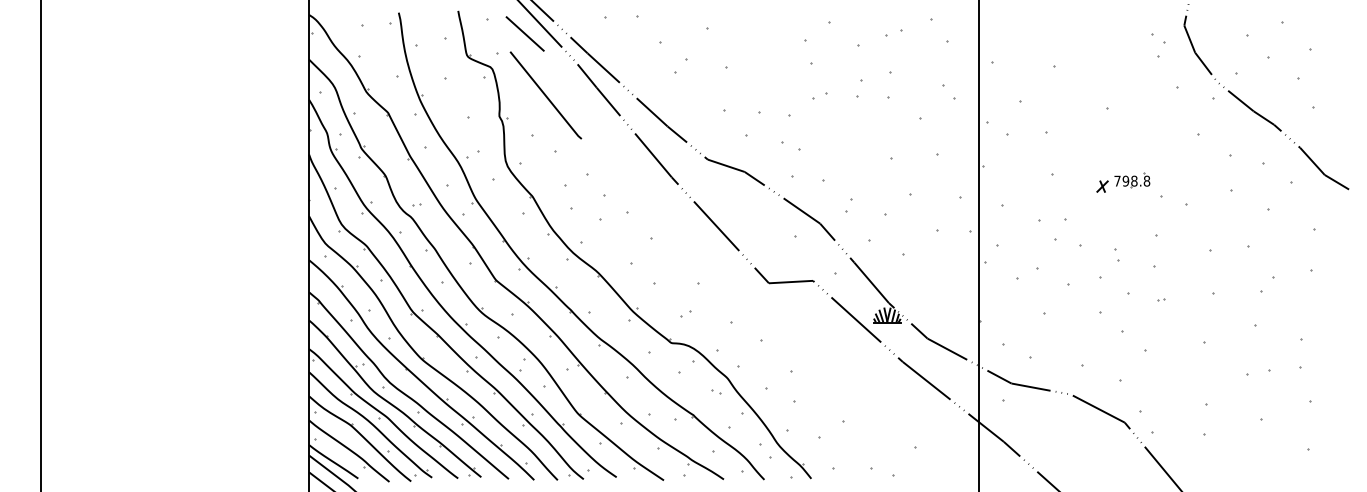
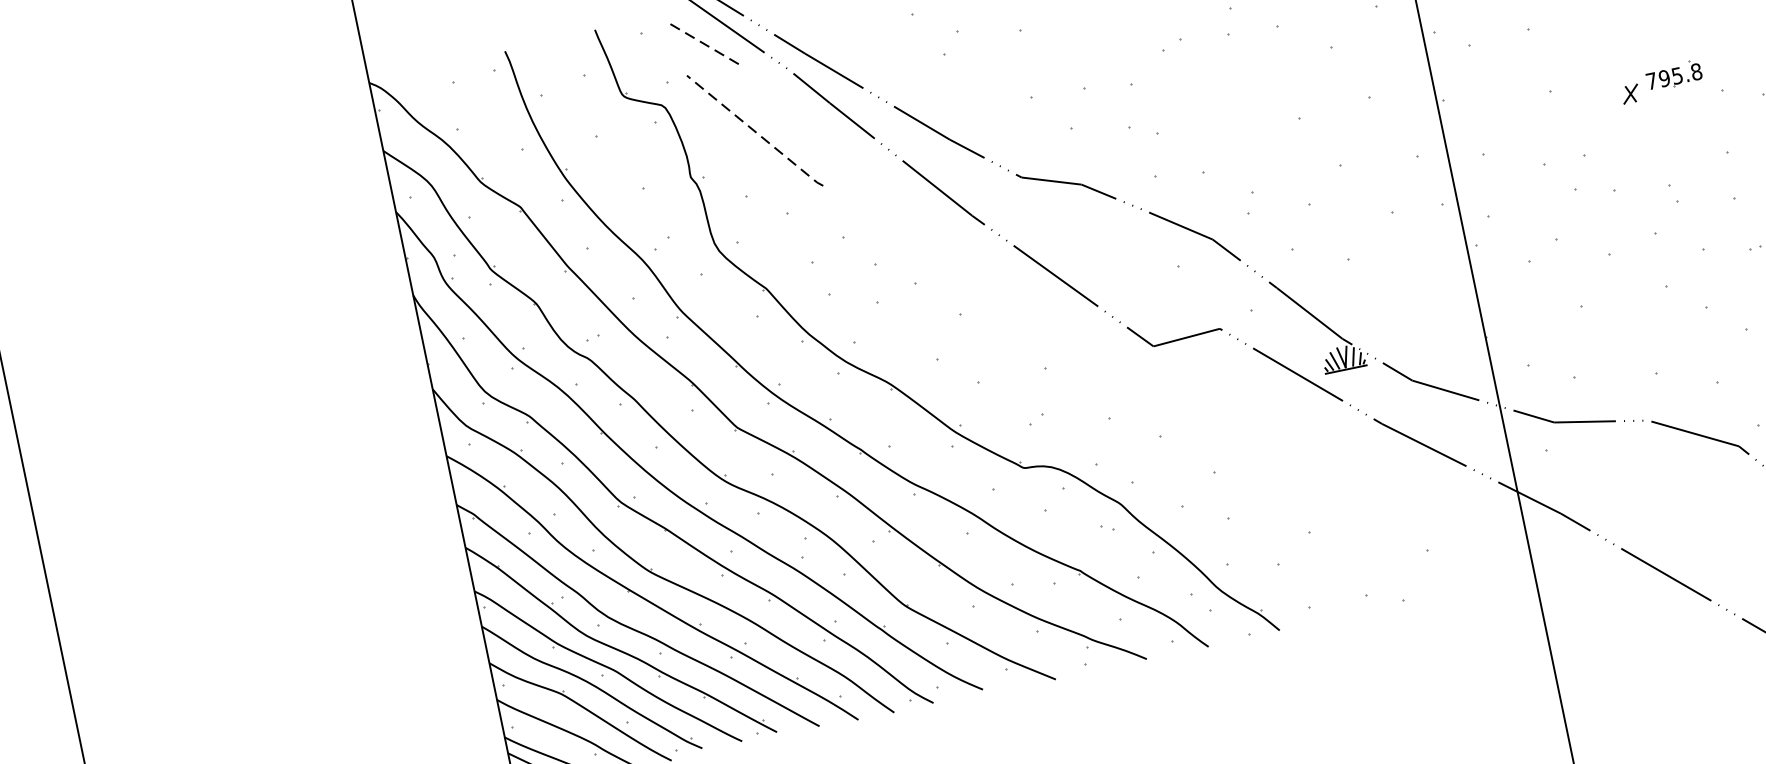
line: (525, 33) -> (704, 43), solid -> dashed
line: (545, 95) -> (754, 131), solid -> dashed
text: (1134, 180) -> (1677, 74), 798.8 -> 795.8

